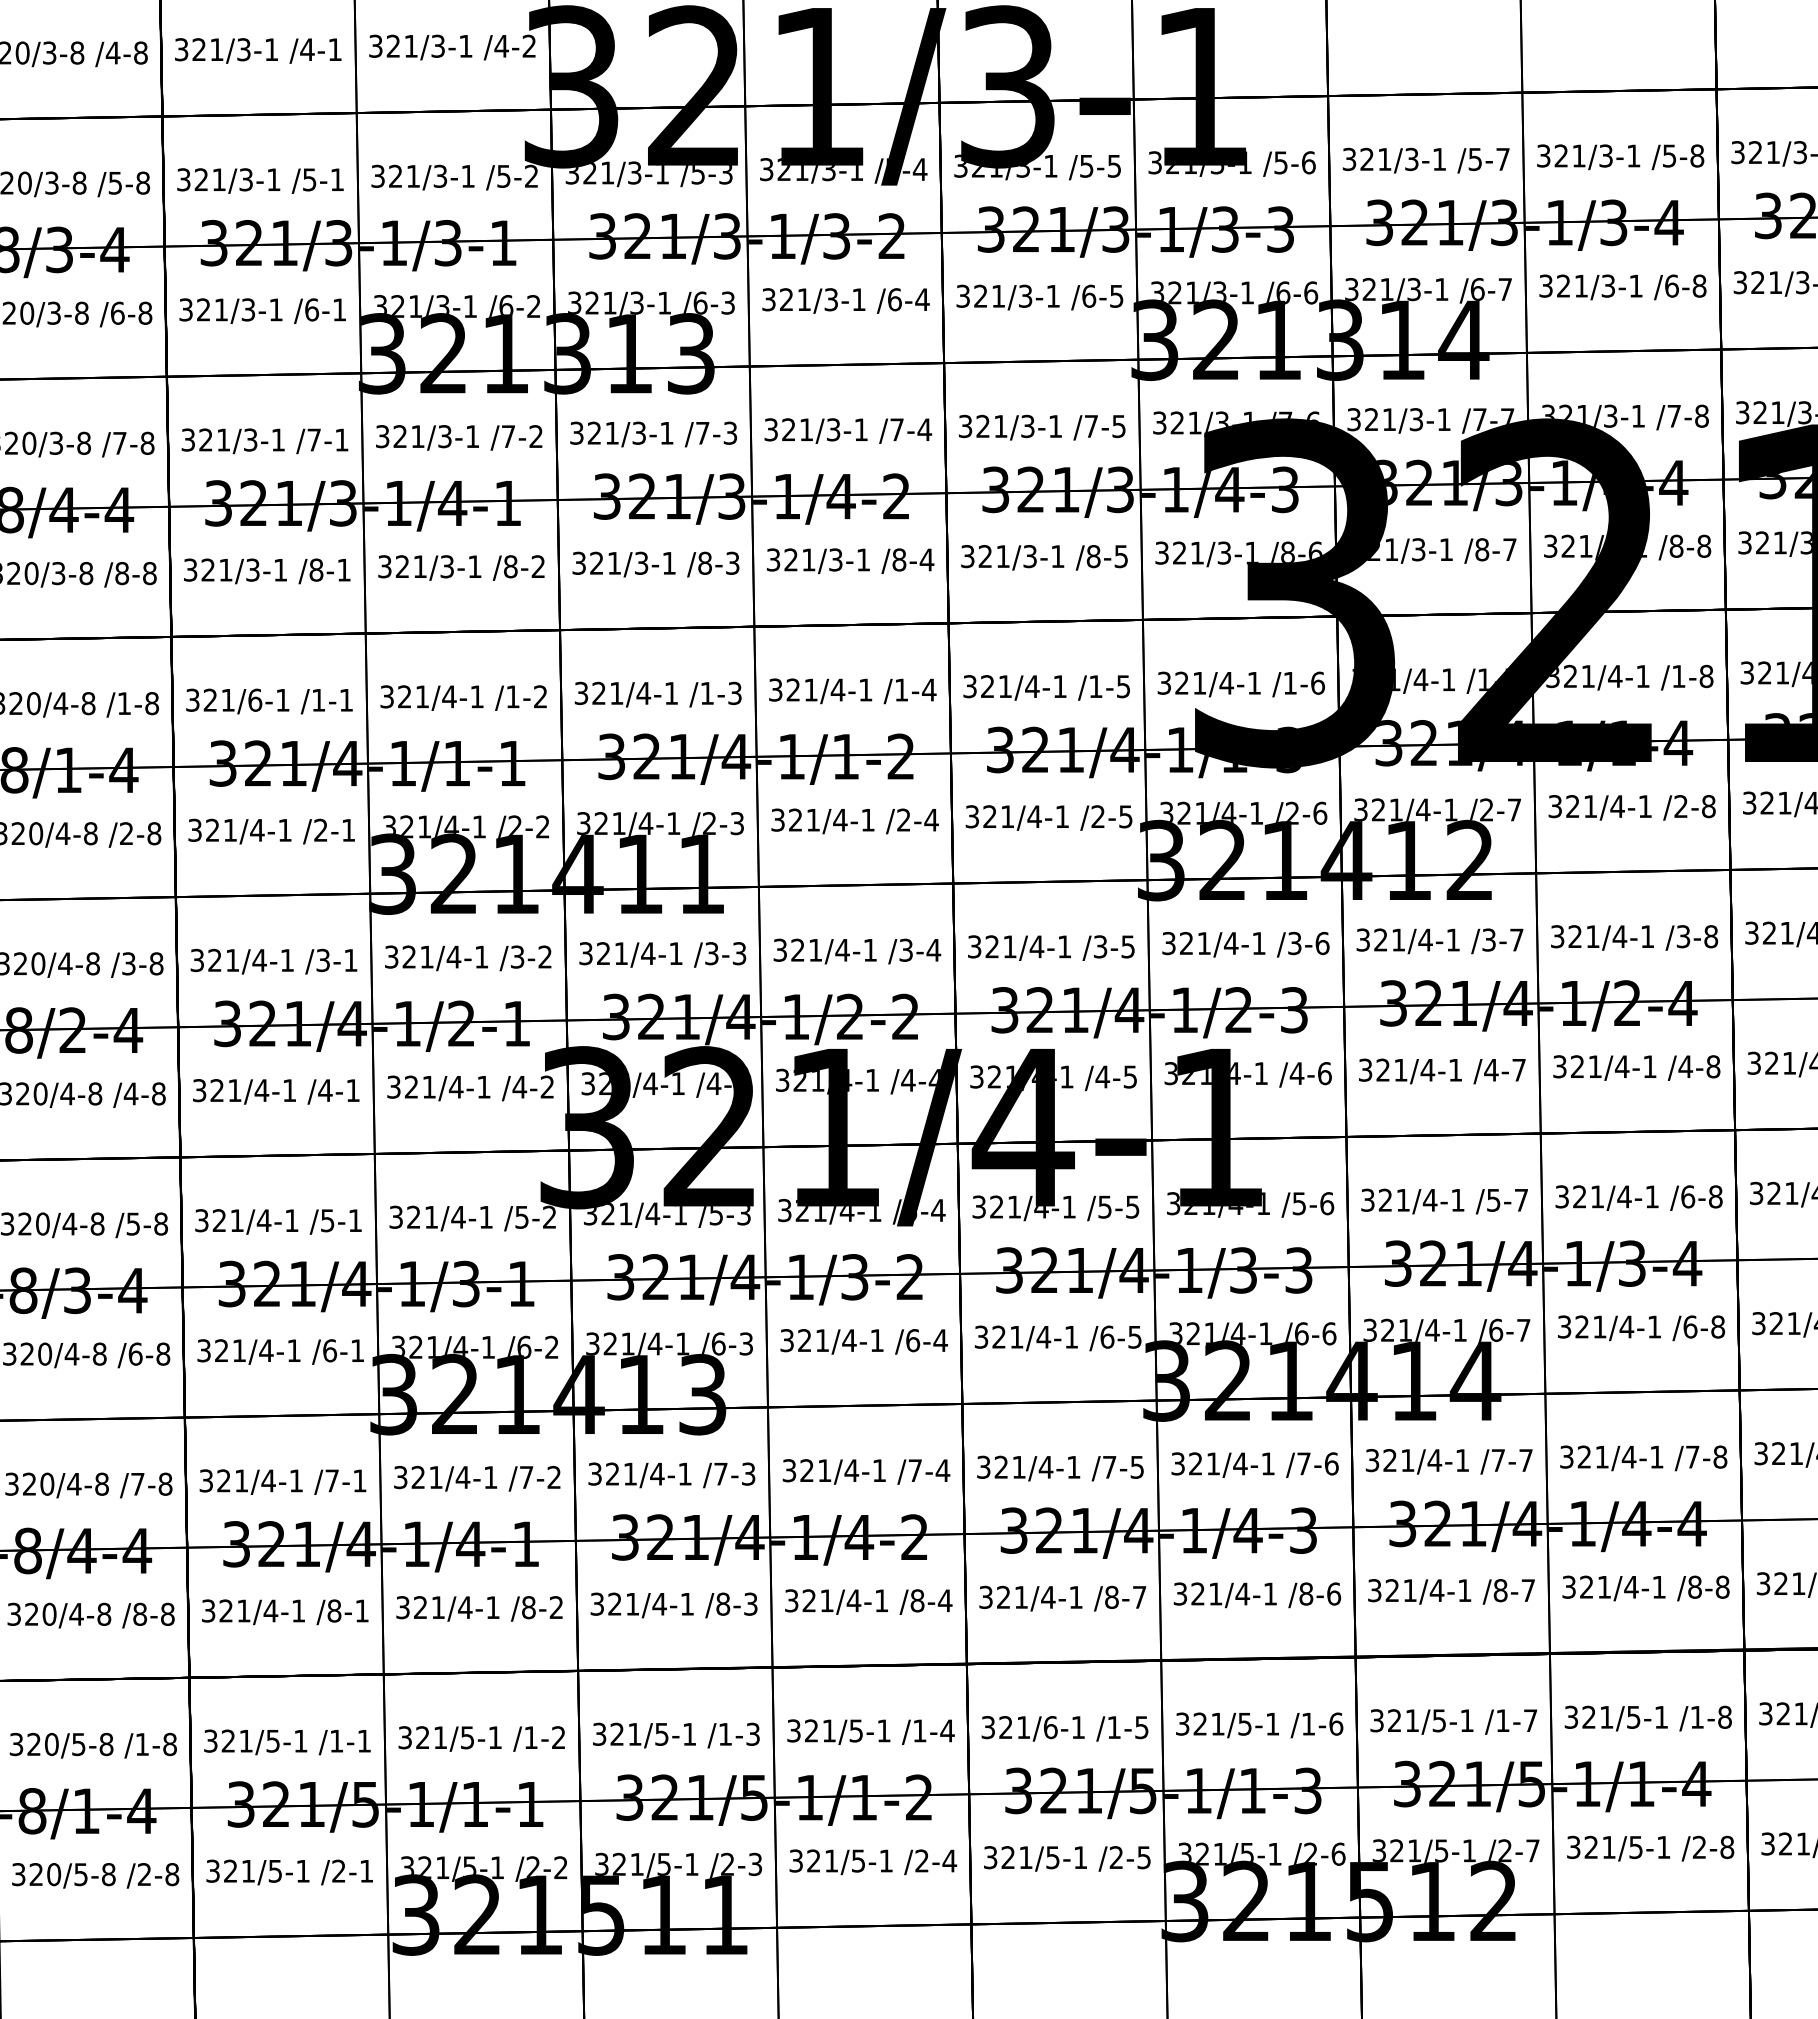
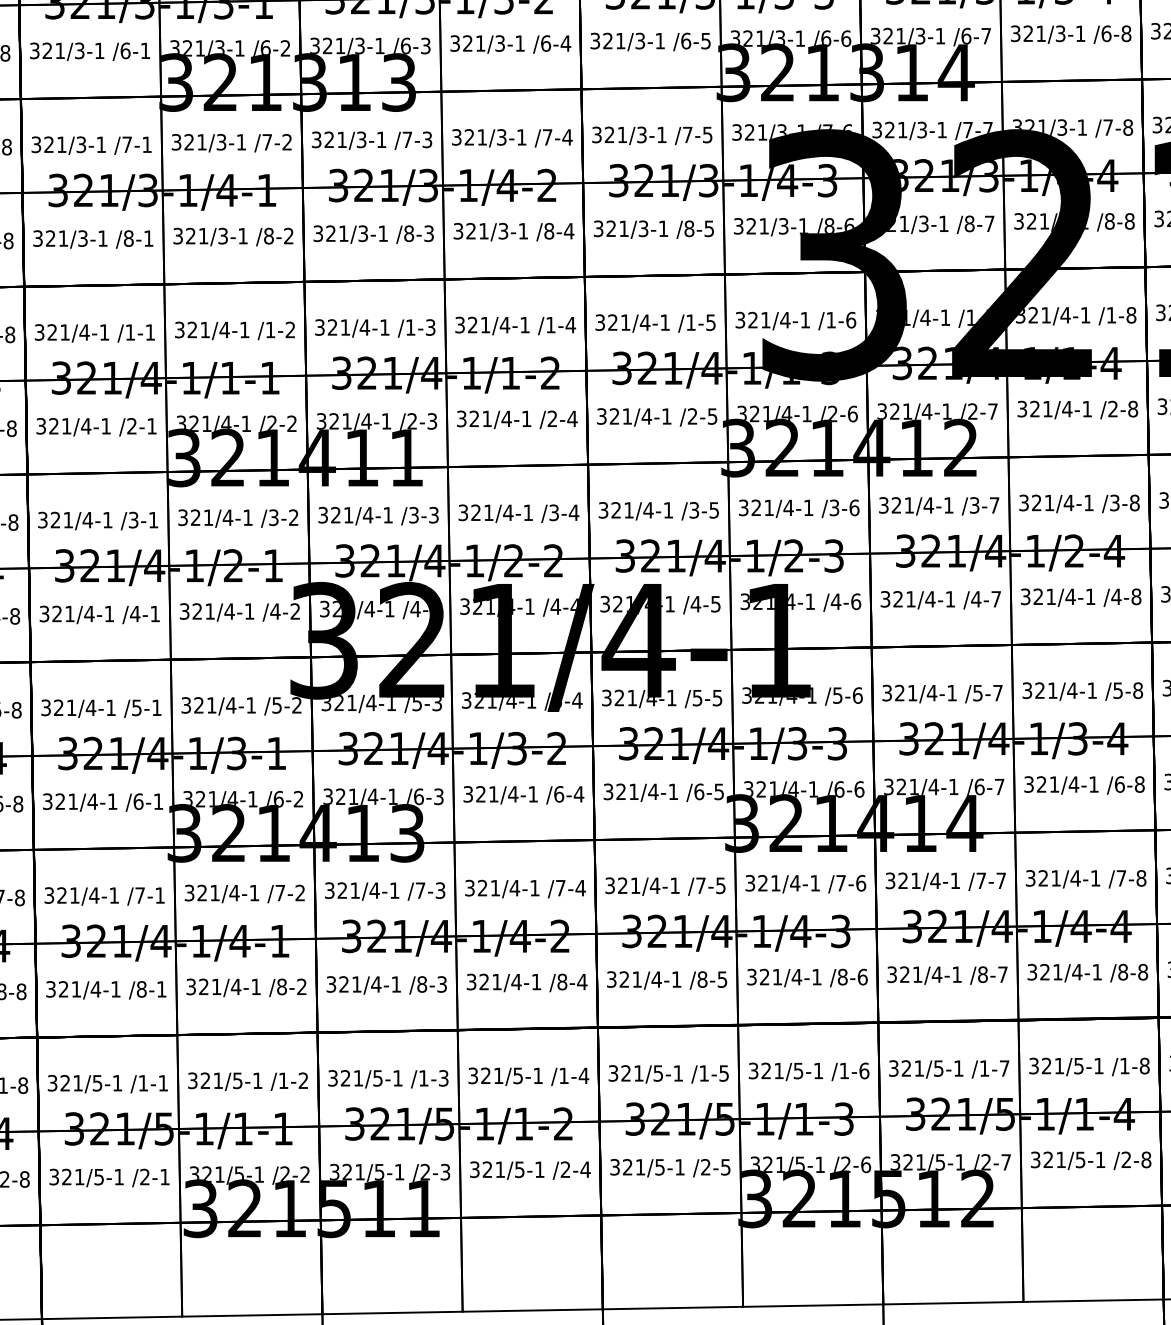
text: (254, 699) -> (84, 331), 321/6-1 -> 321/4-1
text: (1688, 1196) -> (1118, 690), /6-8 -> /5-8
text: (1139, 1597) -> (722, 979), /8-7 -> /8-5
text: (1050, 1727) -> (658, 1073), 321/6-1 -> 321/5-1

